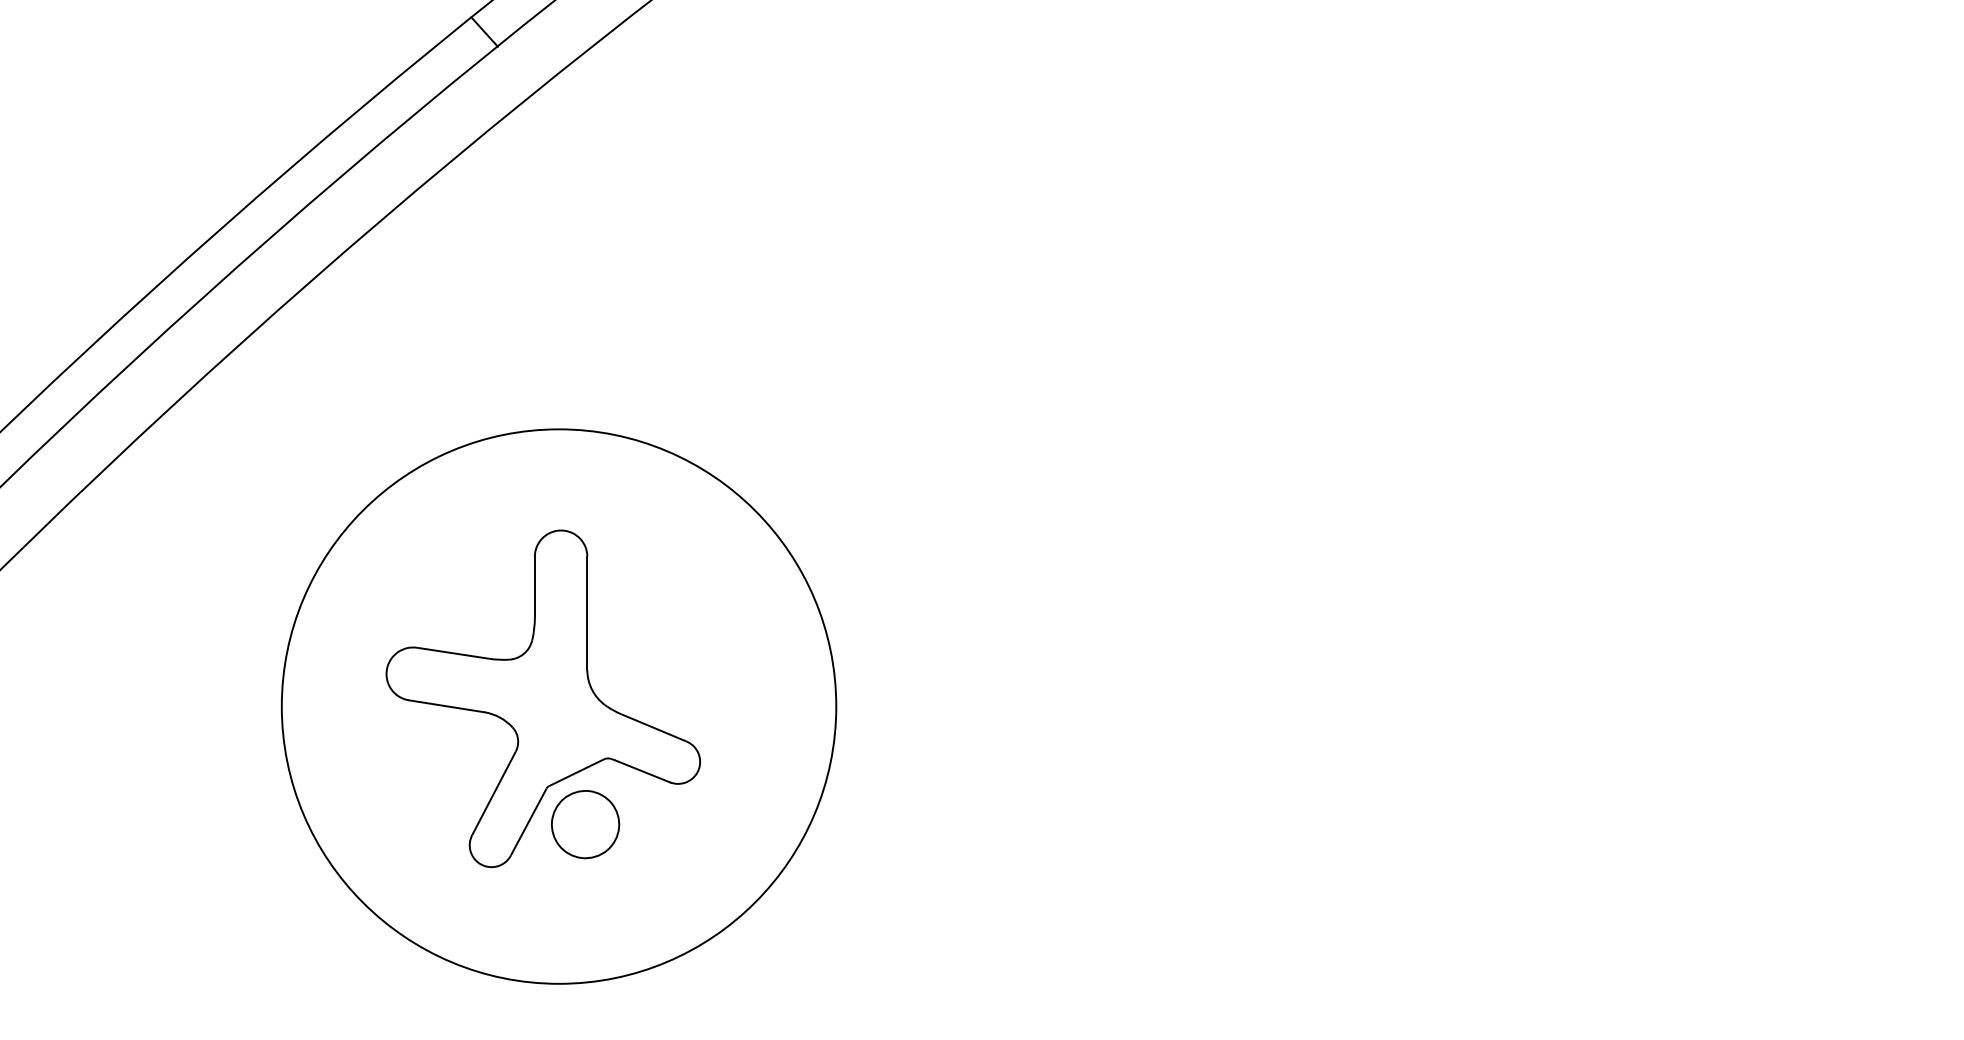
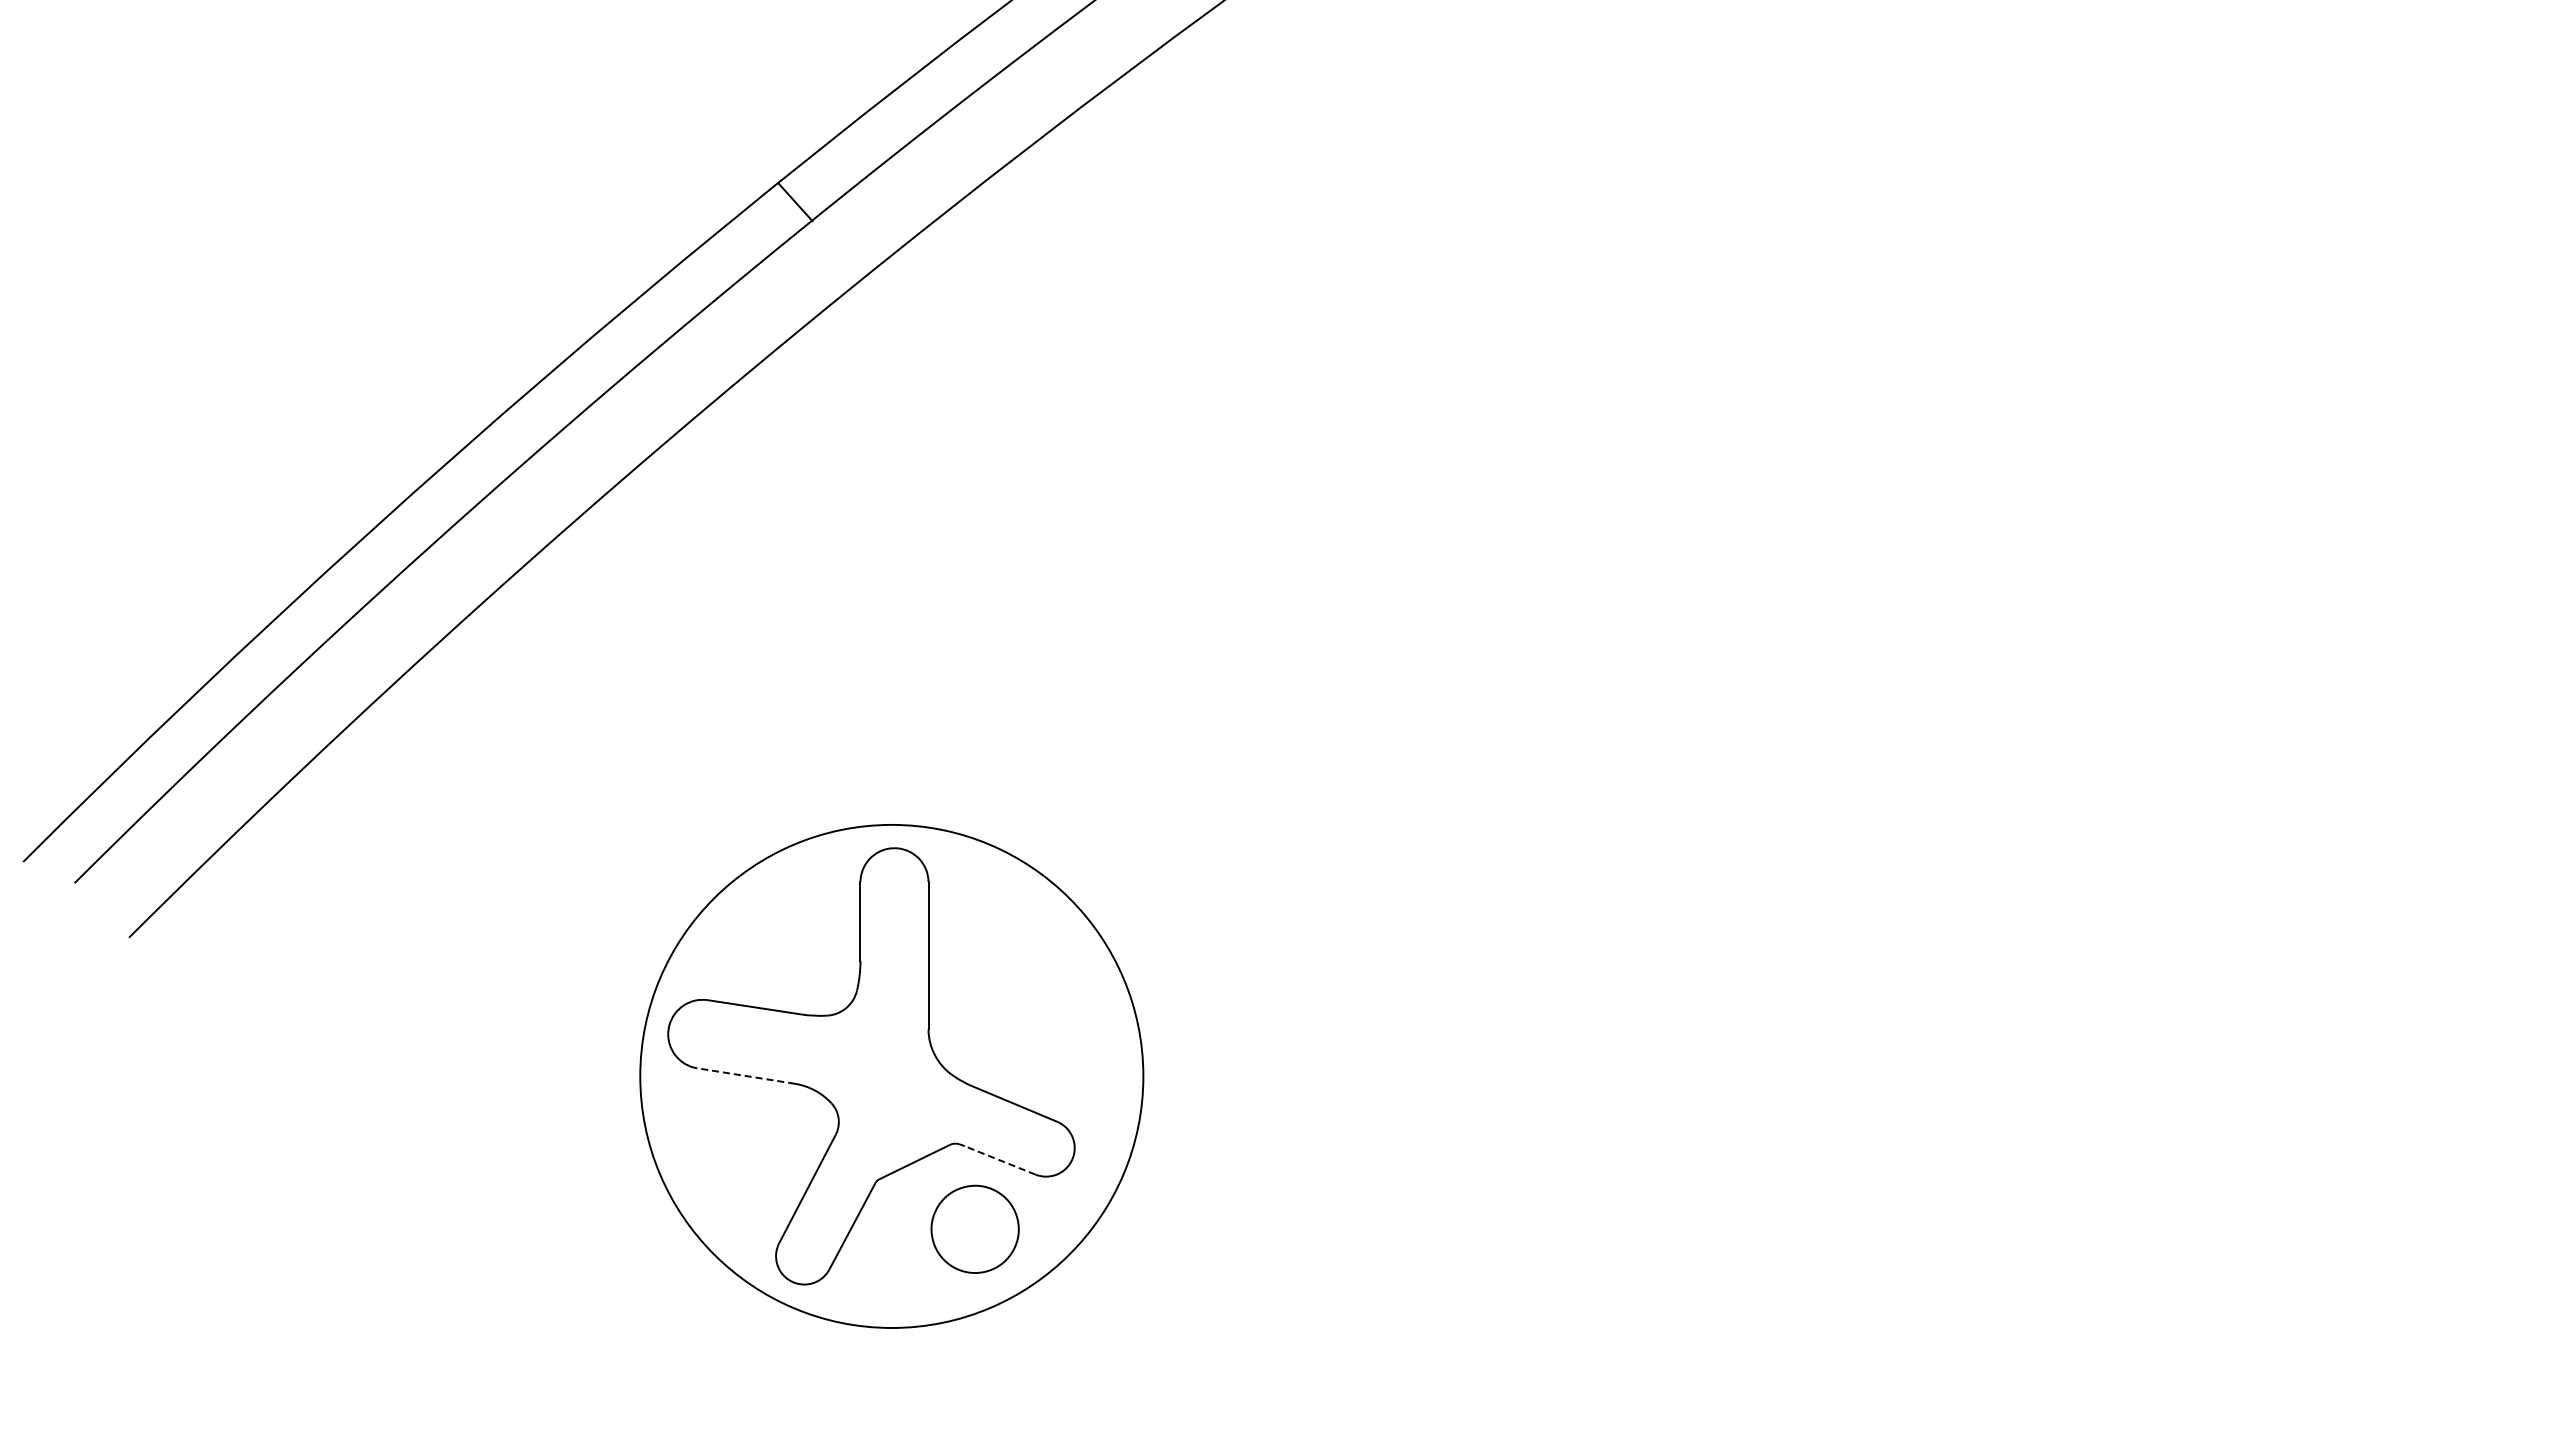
line: (446, 705) -> (745, 1075), solid -> dashed
circle: (558, 706) -> (891, 1076), size x0.7
line: (642, 771) -> (999, 1160), solid -> dashed
part: (585, 823) -> (974, 1228), moved

